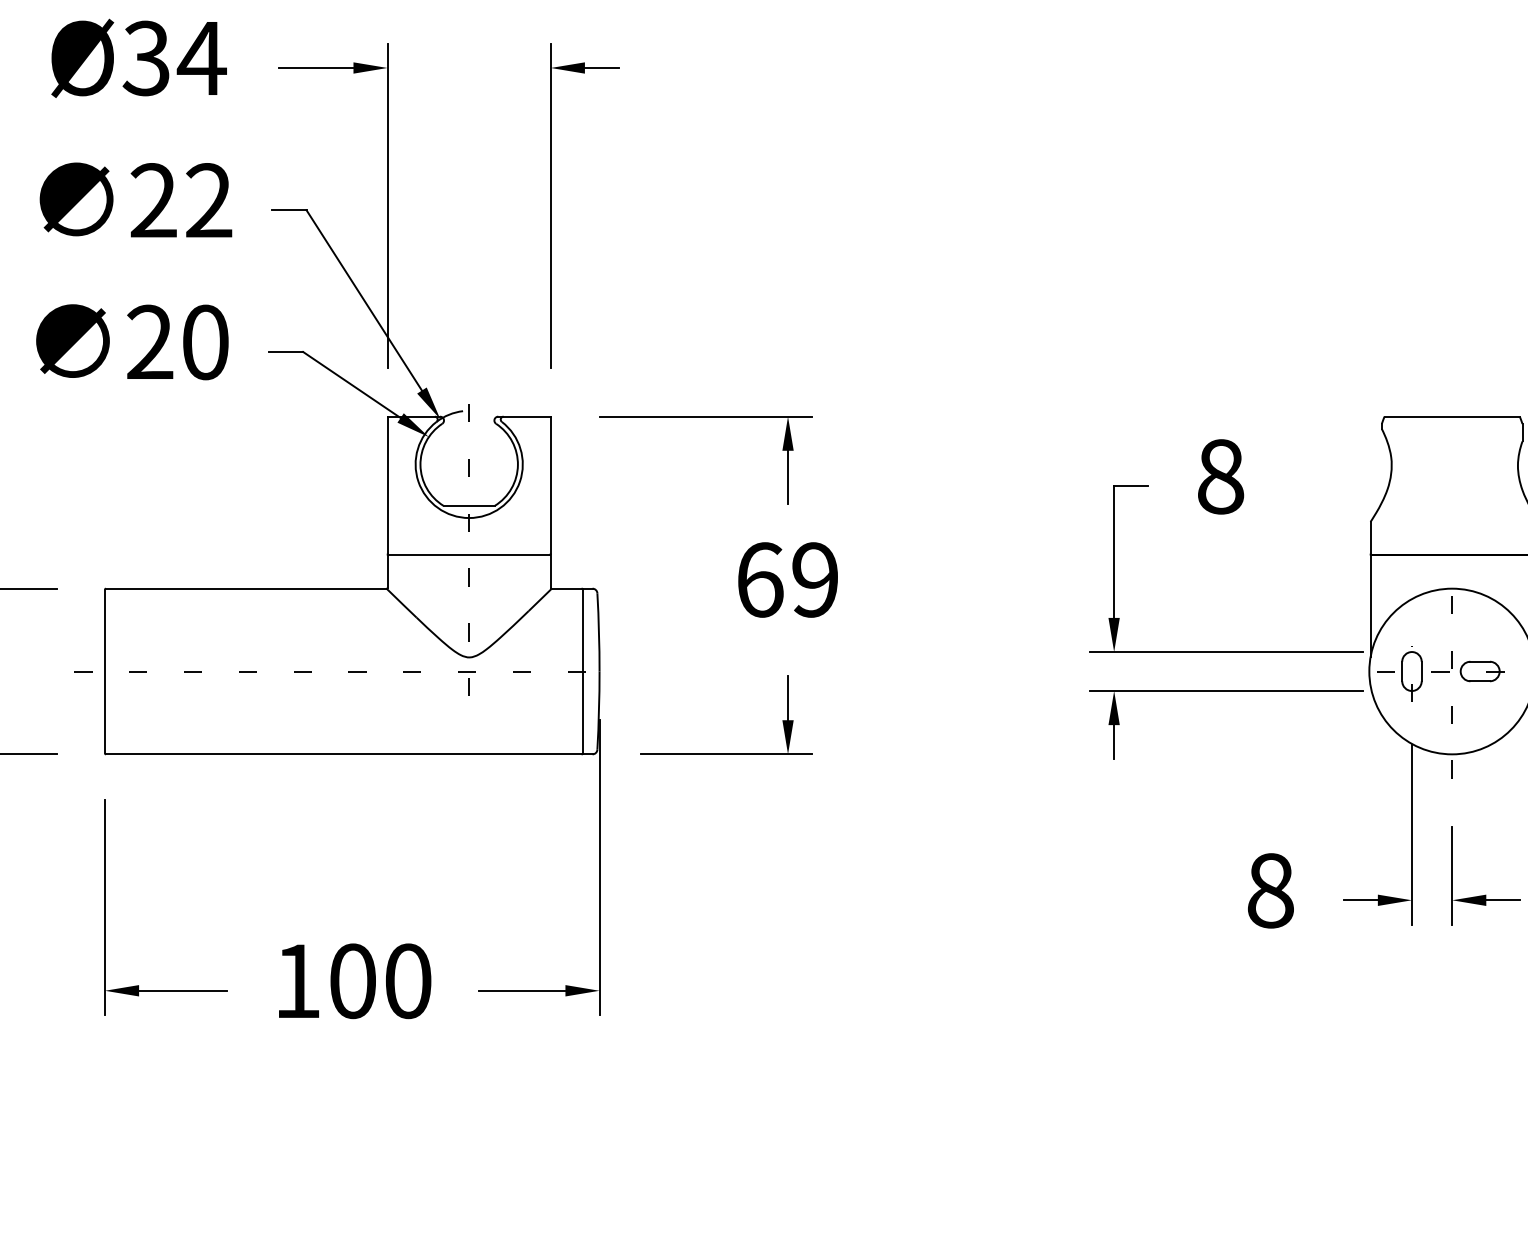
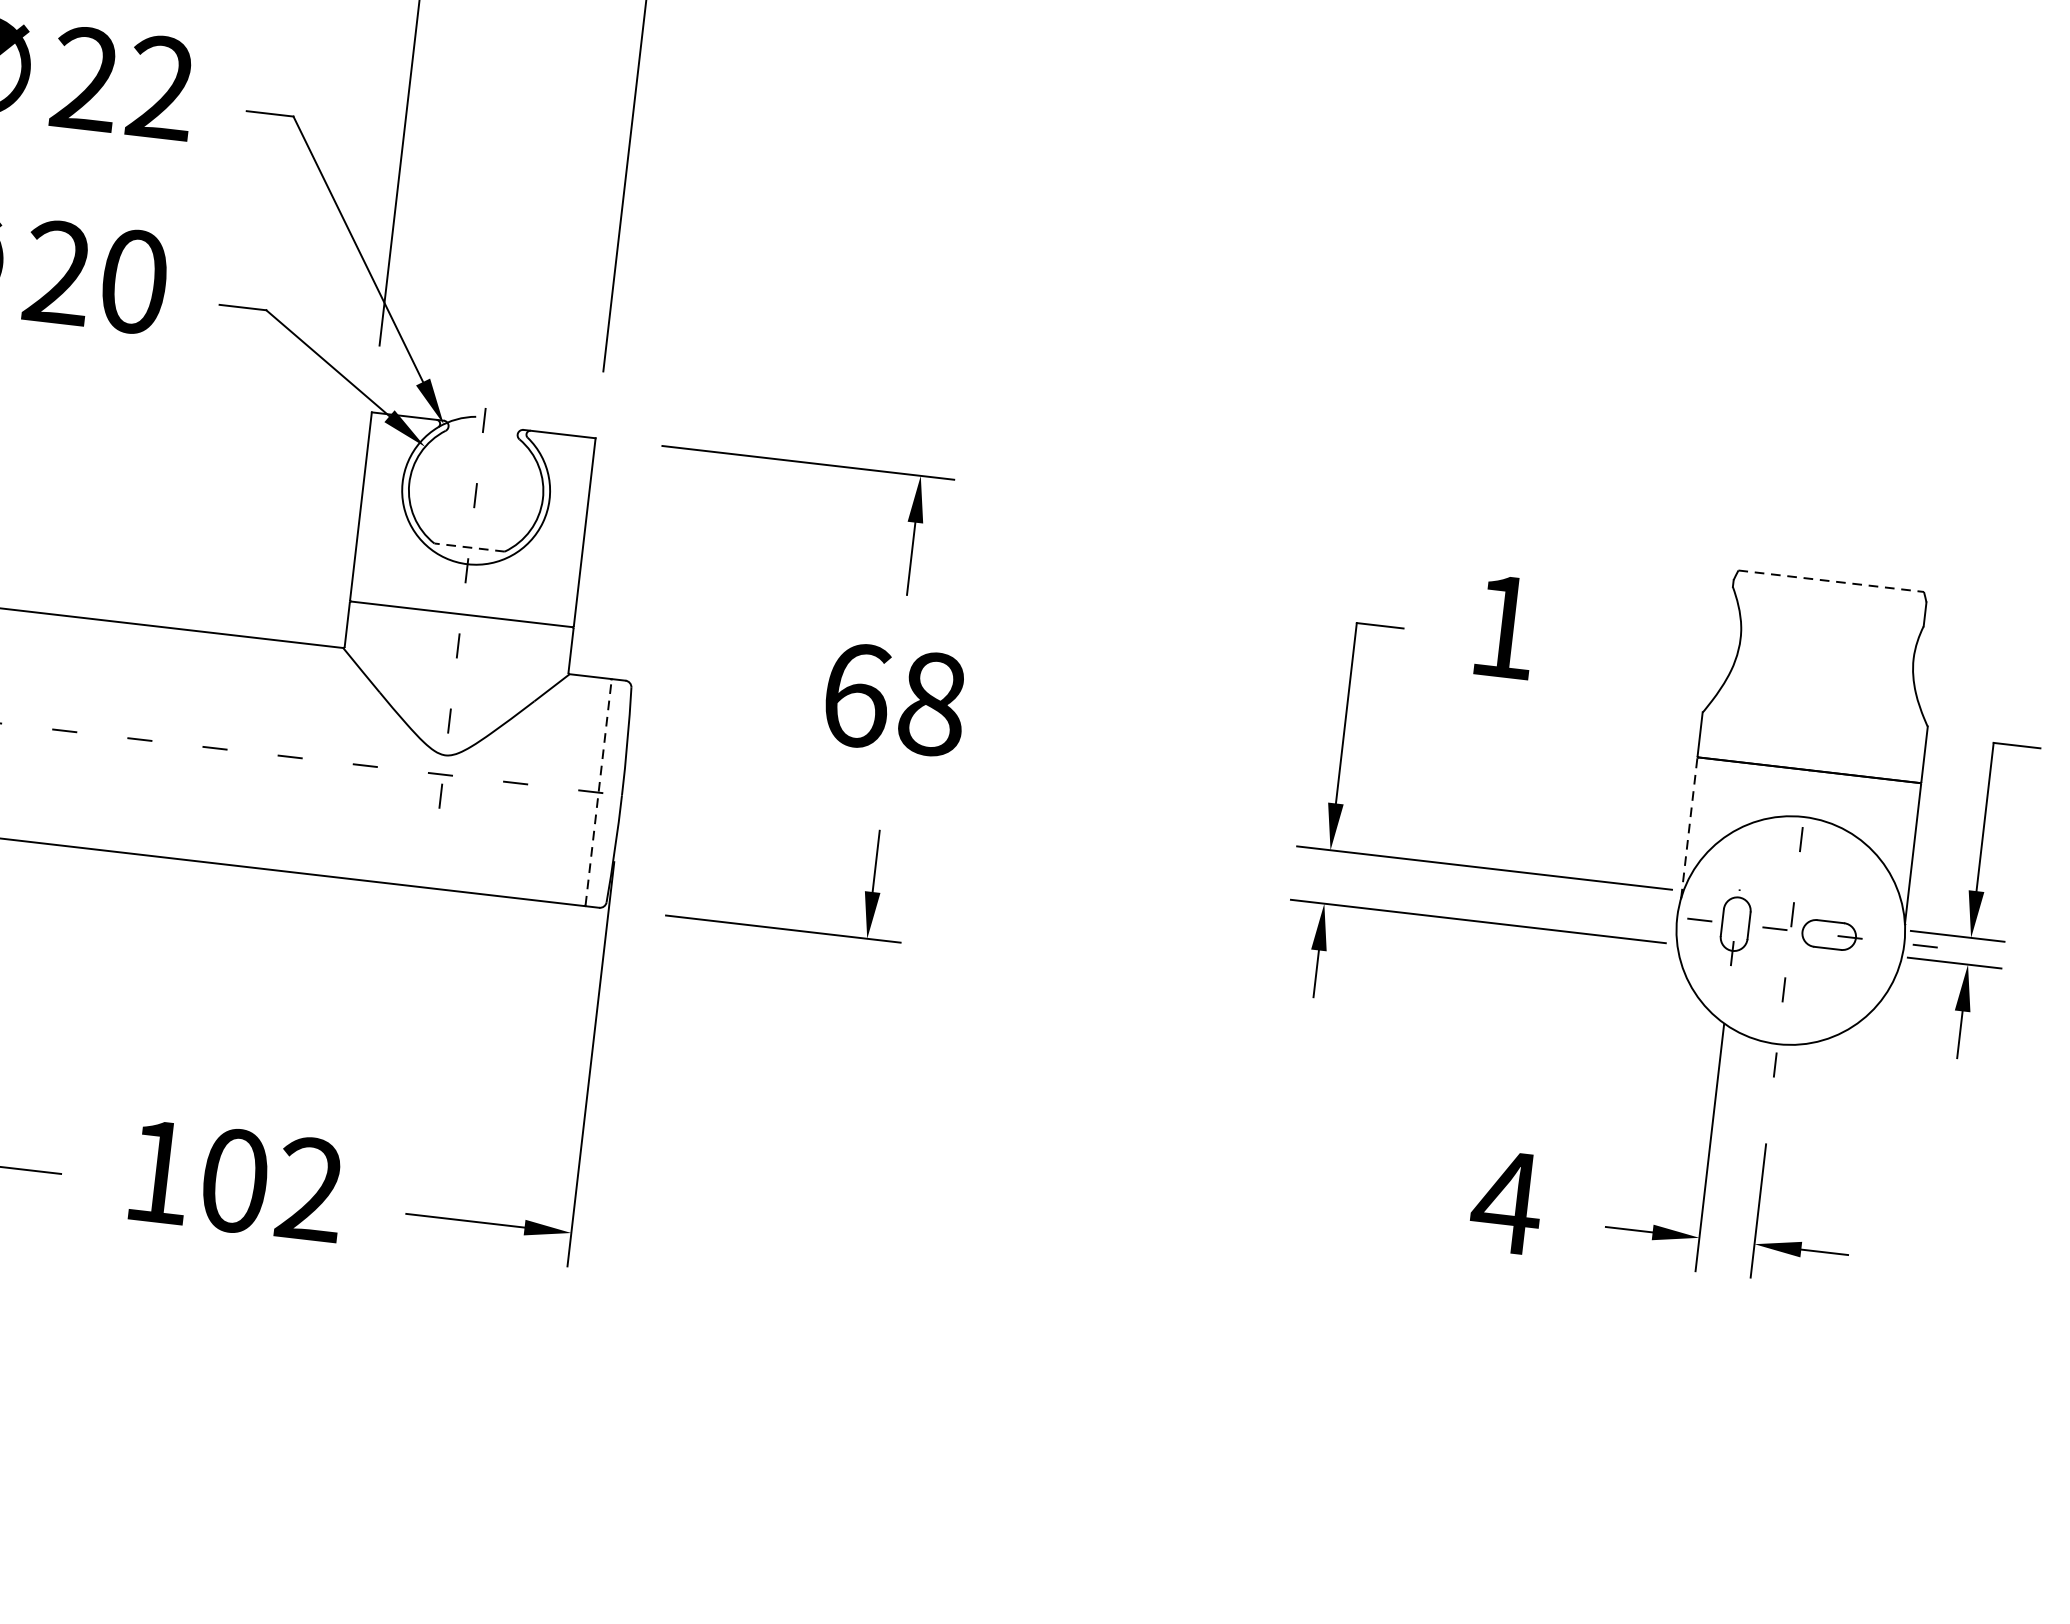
line: (1452, 416) -> (1831, 581), solid -> dashed
text: (1221, 476) -> (1505, 626), 8 -> 1
line: (469, 505) -> (470, 547), solid -> dashed
text: (815, 579) -> (932, 703), 69 -> 68
line: (1370, 606) -> (1689, 828), solid -> dashed
line: (582, 671) -> (598, 792), solid -> dashed
text: (1270, 890) -> (1507, 1201), 8 -> 4
text: (408, 981) -> (310, 1189), 100 -> 102

